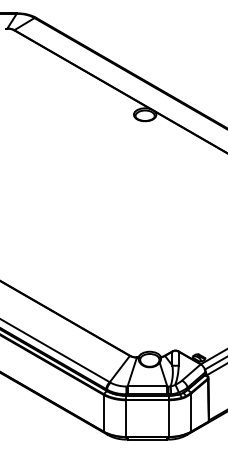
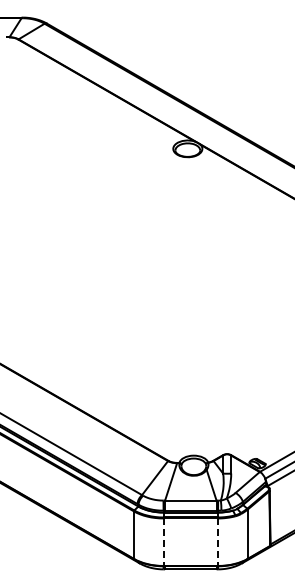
line: (126, 418) -> (163, 542), solid -> dashed
line: (168, 418) -> (218, 542), solid -> dashed

